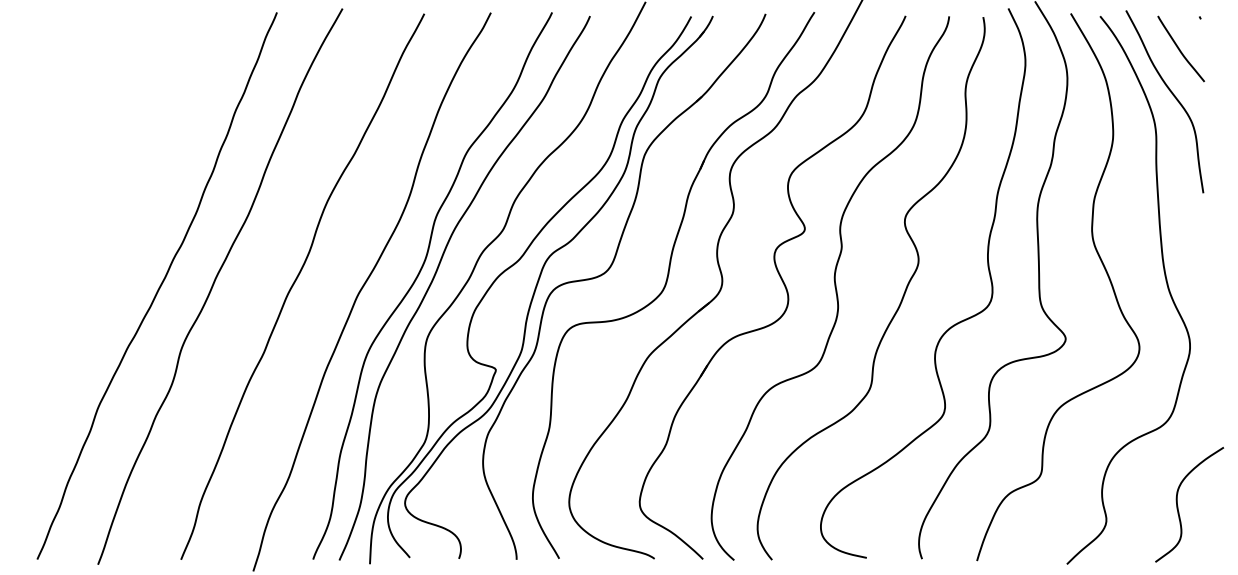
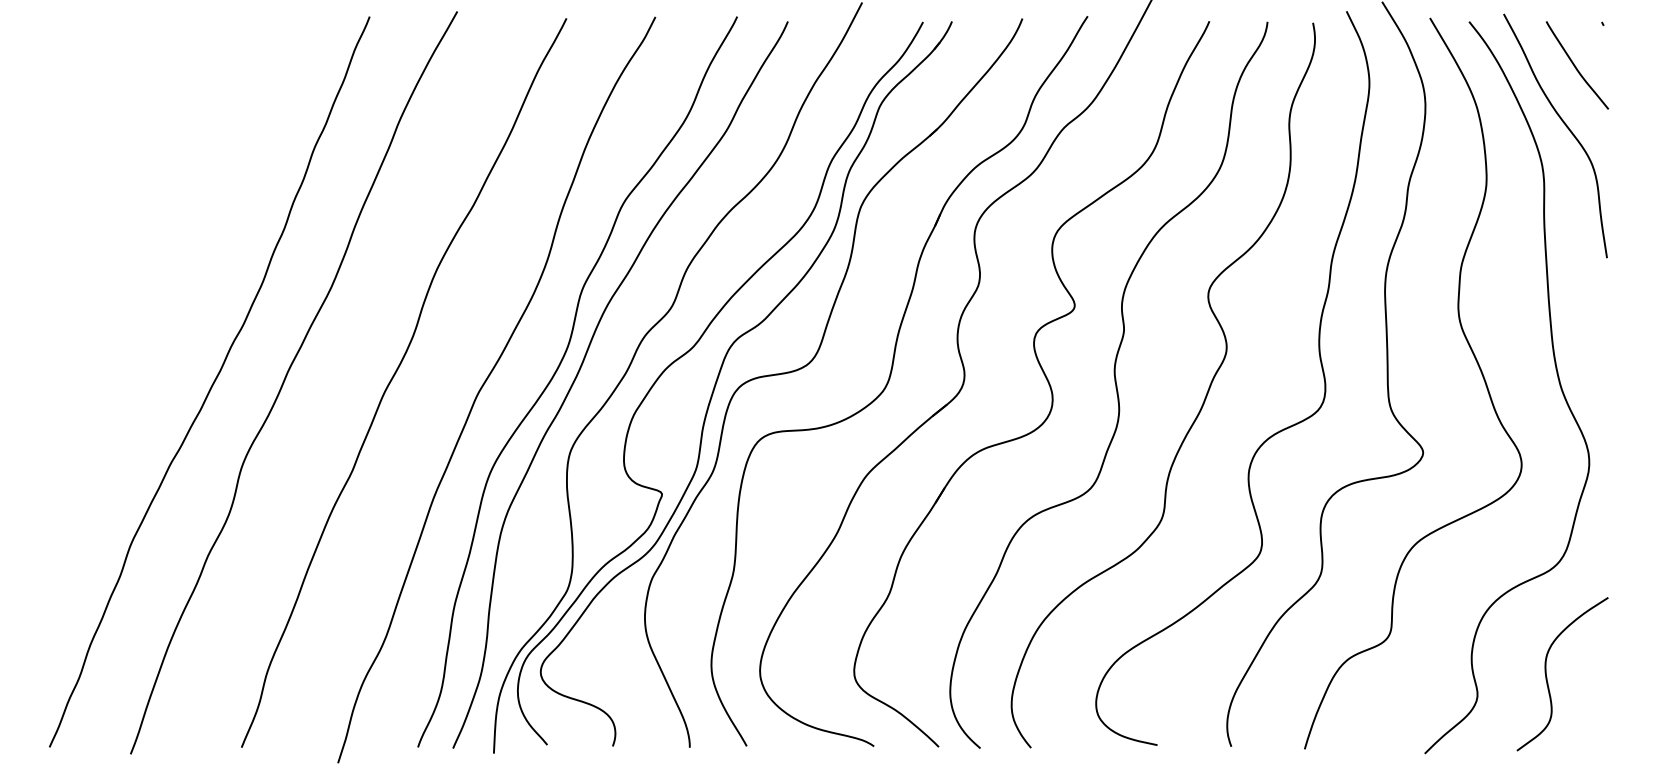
curve: (1178, 507) -> (1547, 677), moved

